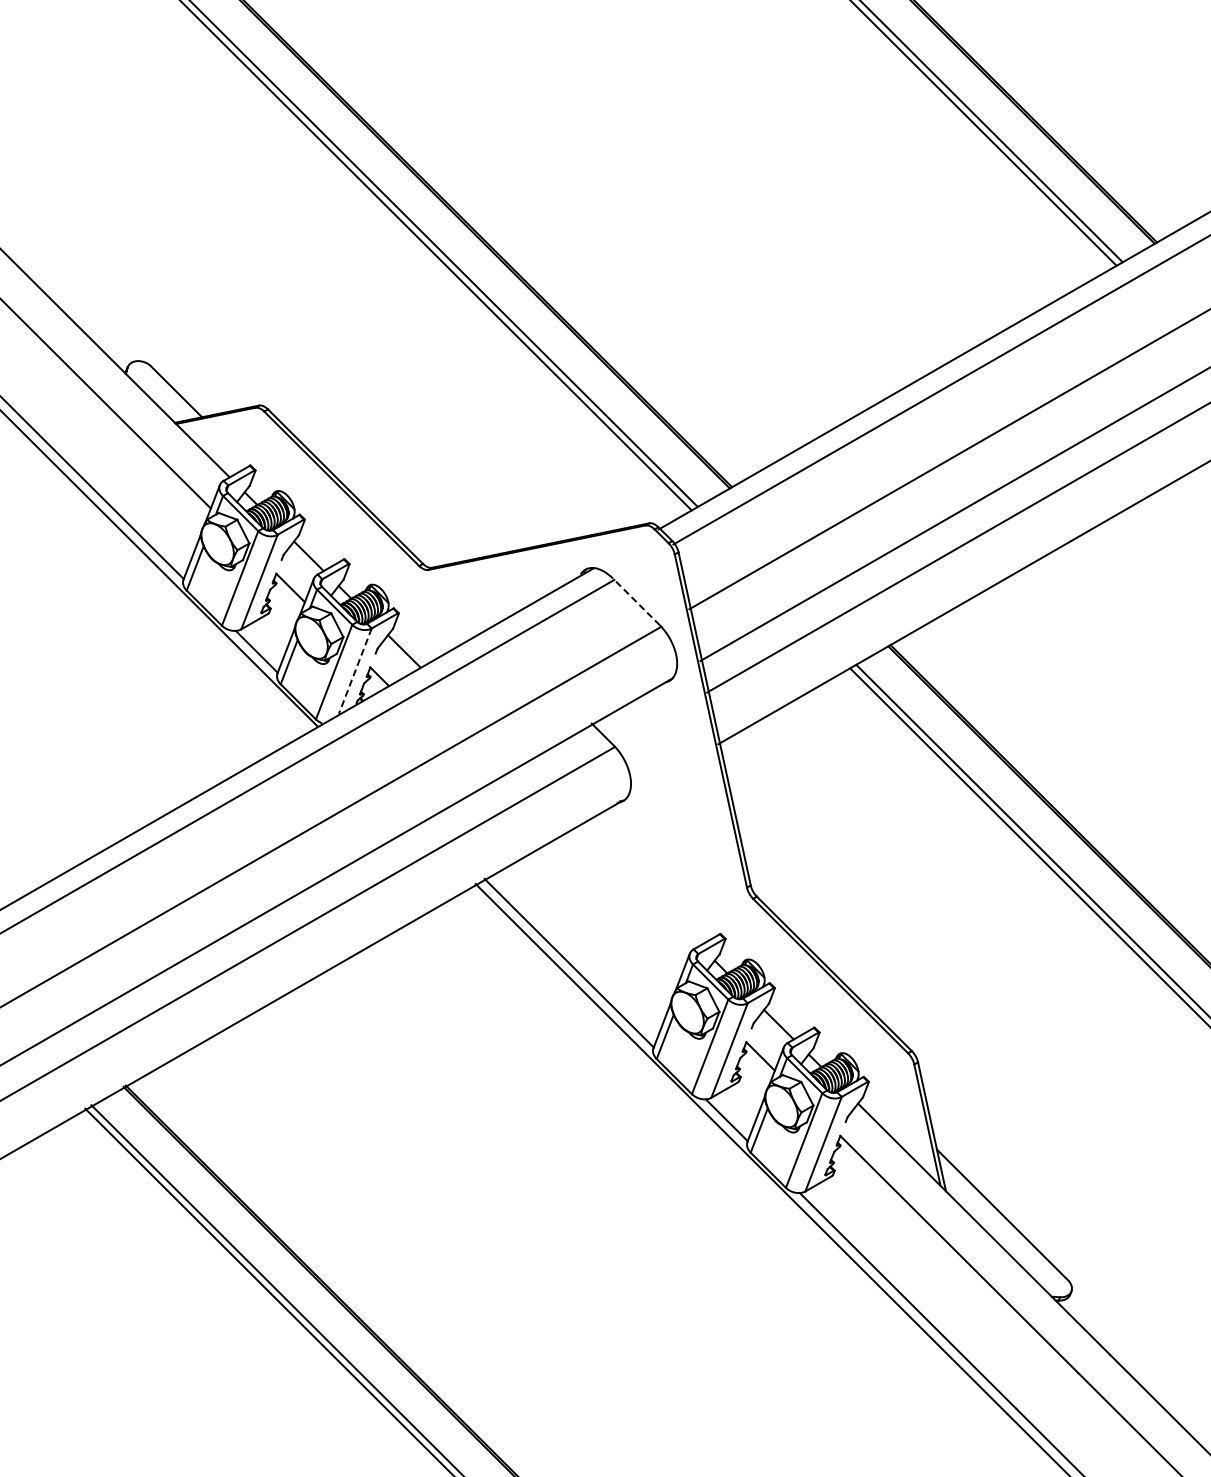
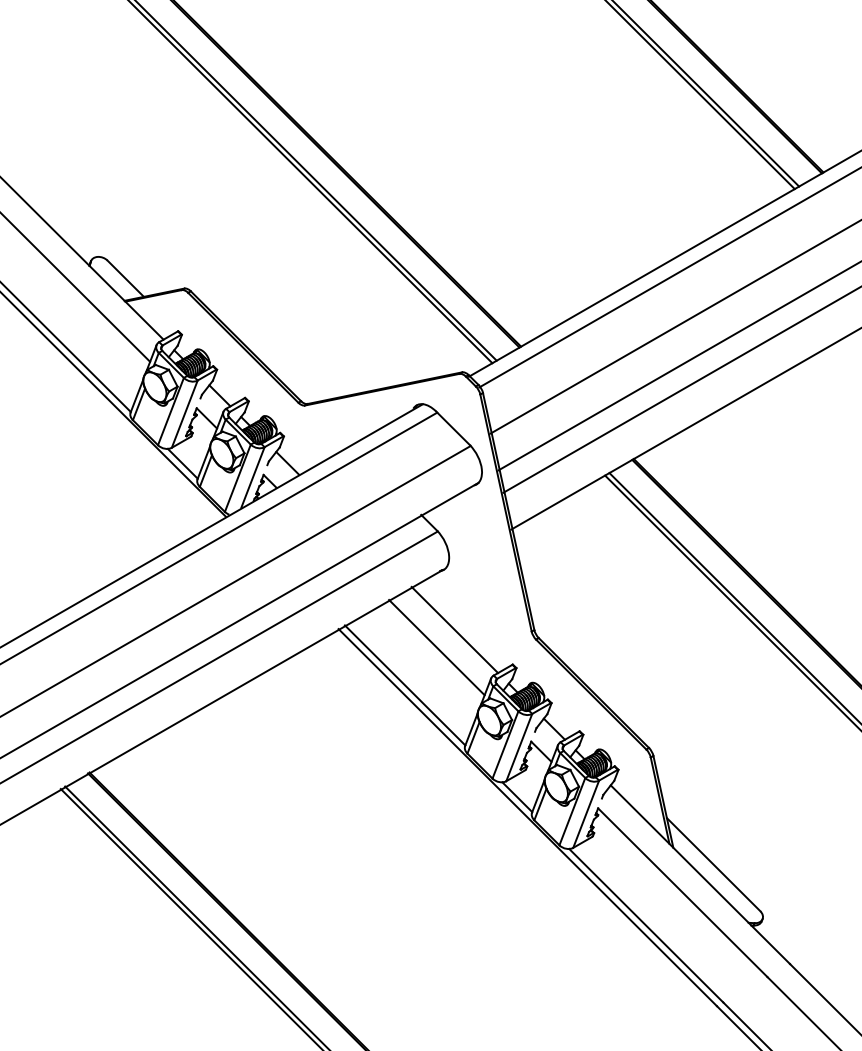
line: (636, 601) -> (453, 427), dashed -> solid
line: (355, 671) -> (253, 477), dashed -> solid
line: (638, 884) -> (454, 629), added
line: (613, 909) -> (436, 647), added

